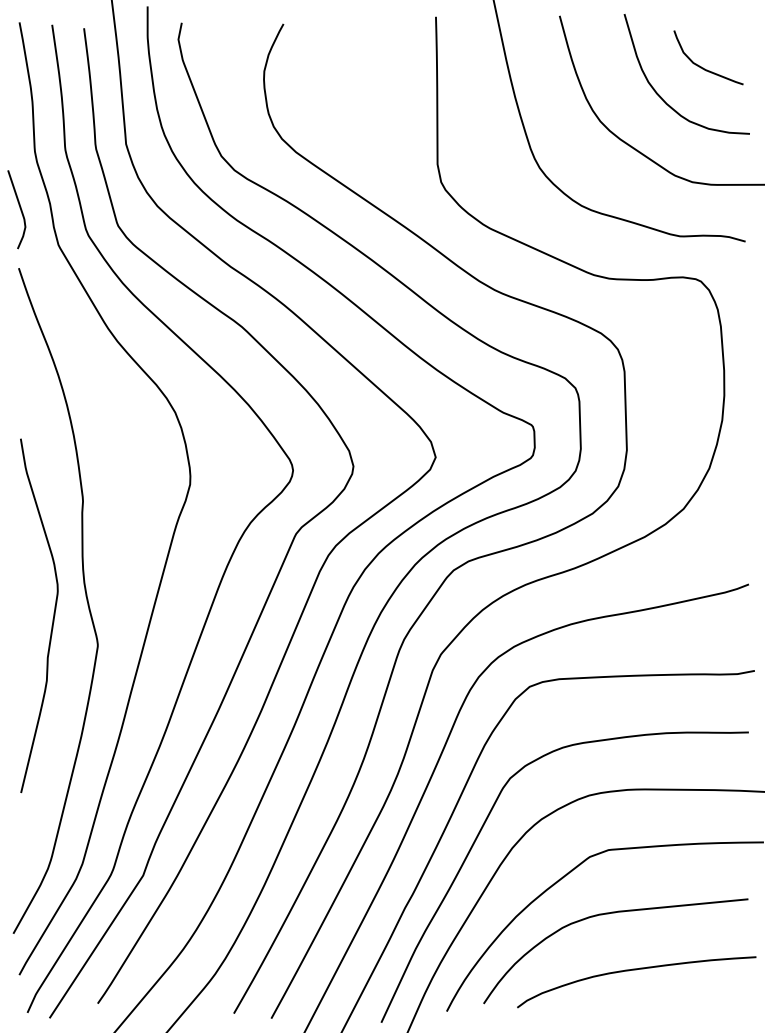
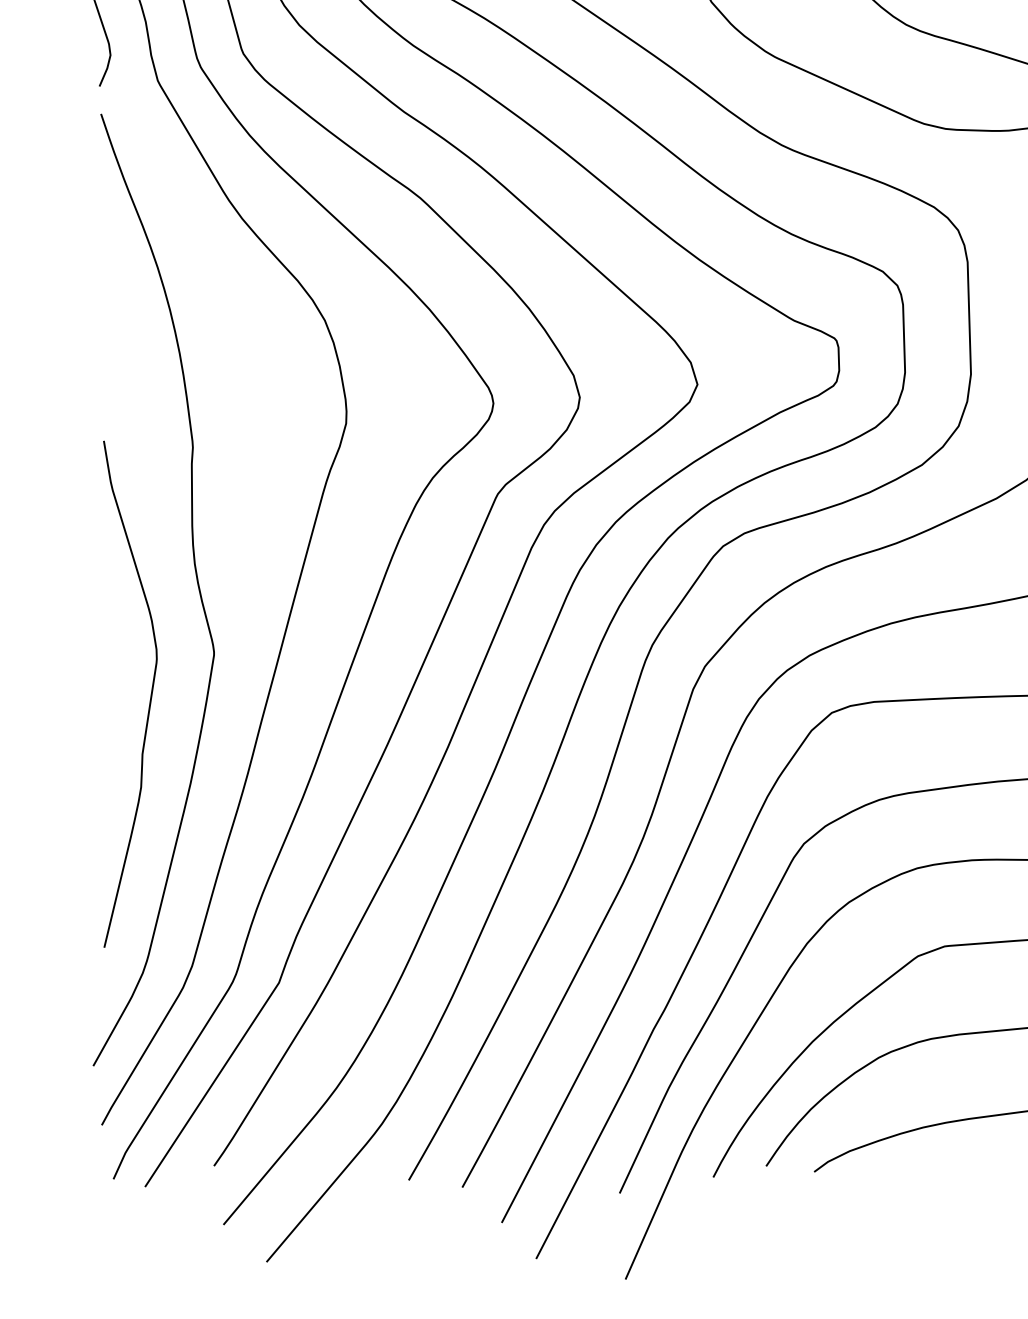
curve: (52, 618) -> (149, 698), moved

